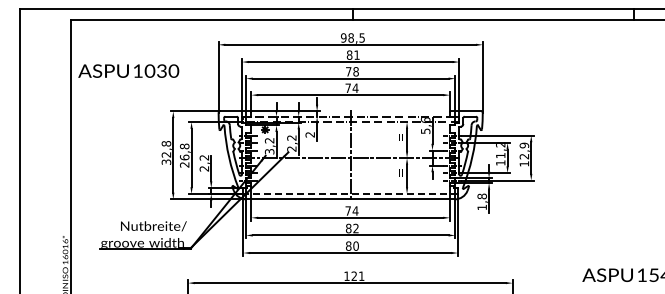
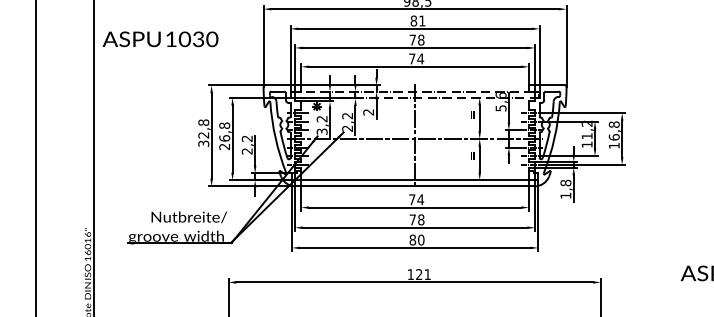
text: (524, 150) -> (614, 130), 12,9 -> 16,8
line: (350, 193) -> (414, 179), dashed -> solid
text: (351, 228) -> (416, 219), 82 -> 78

